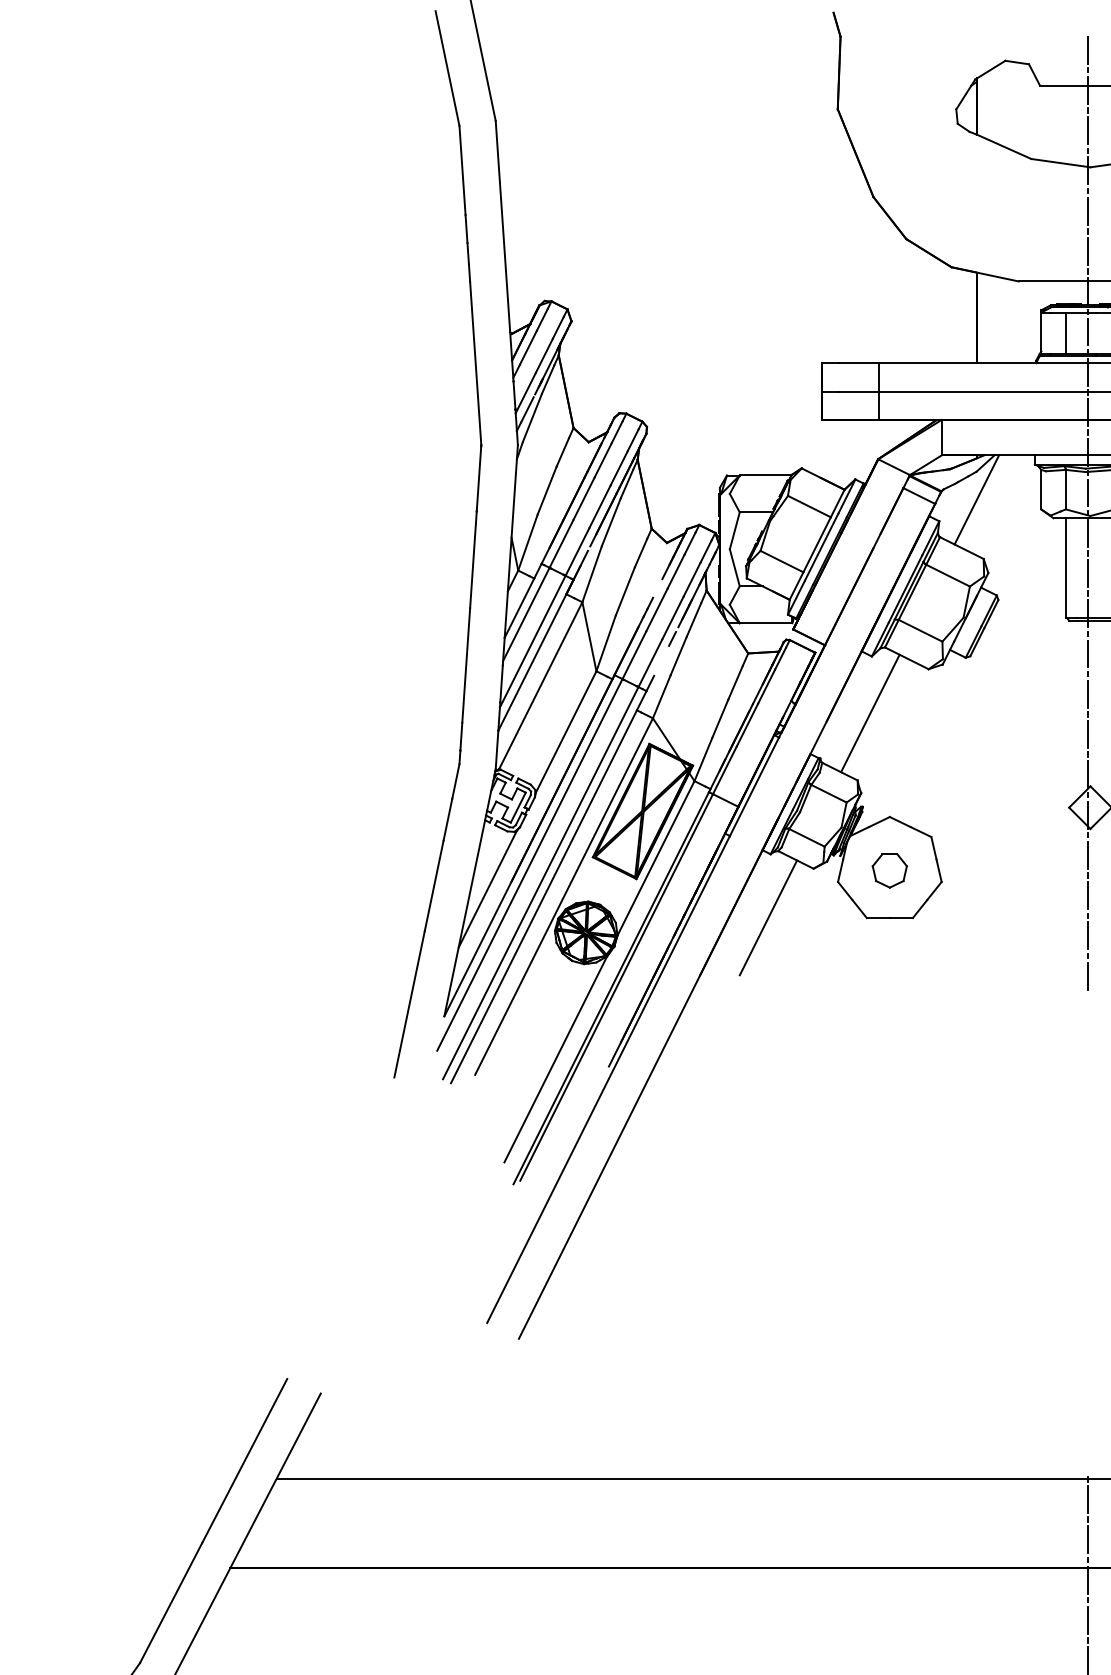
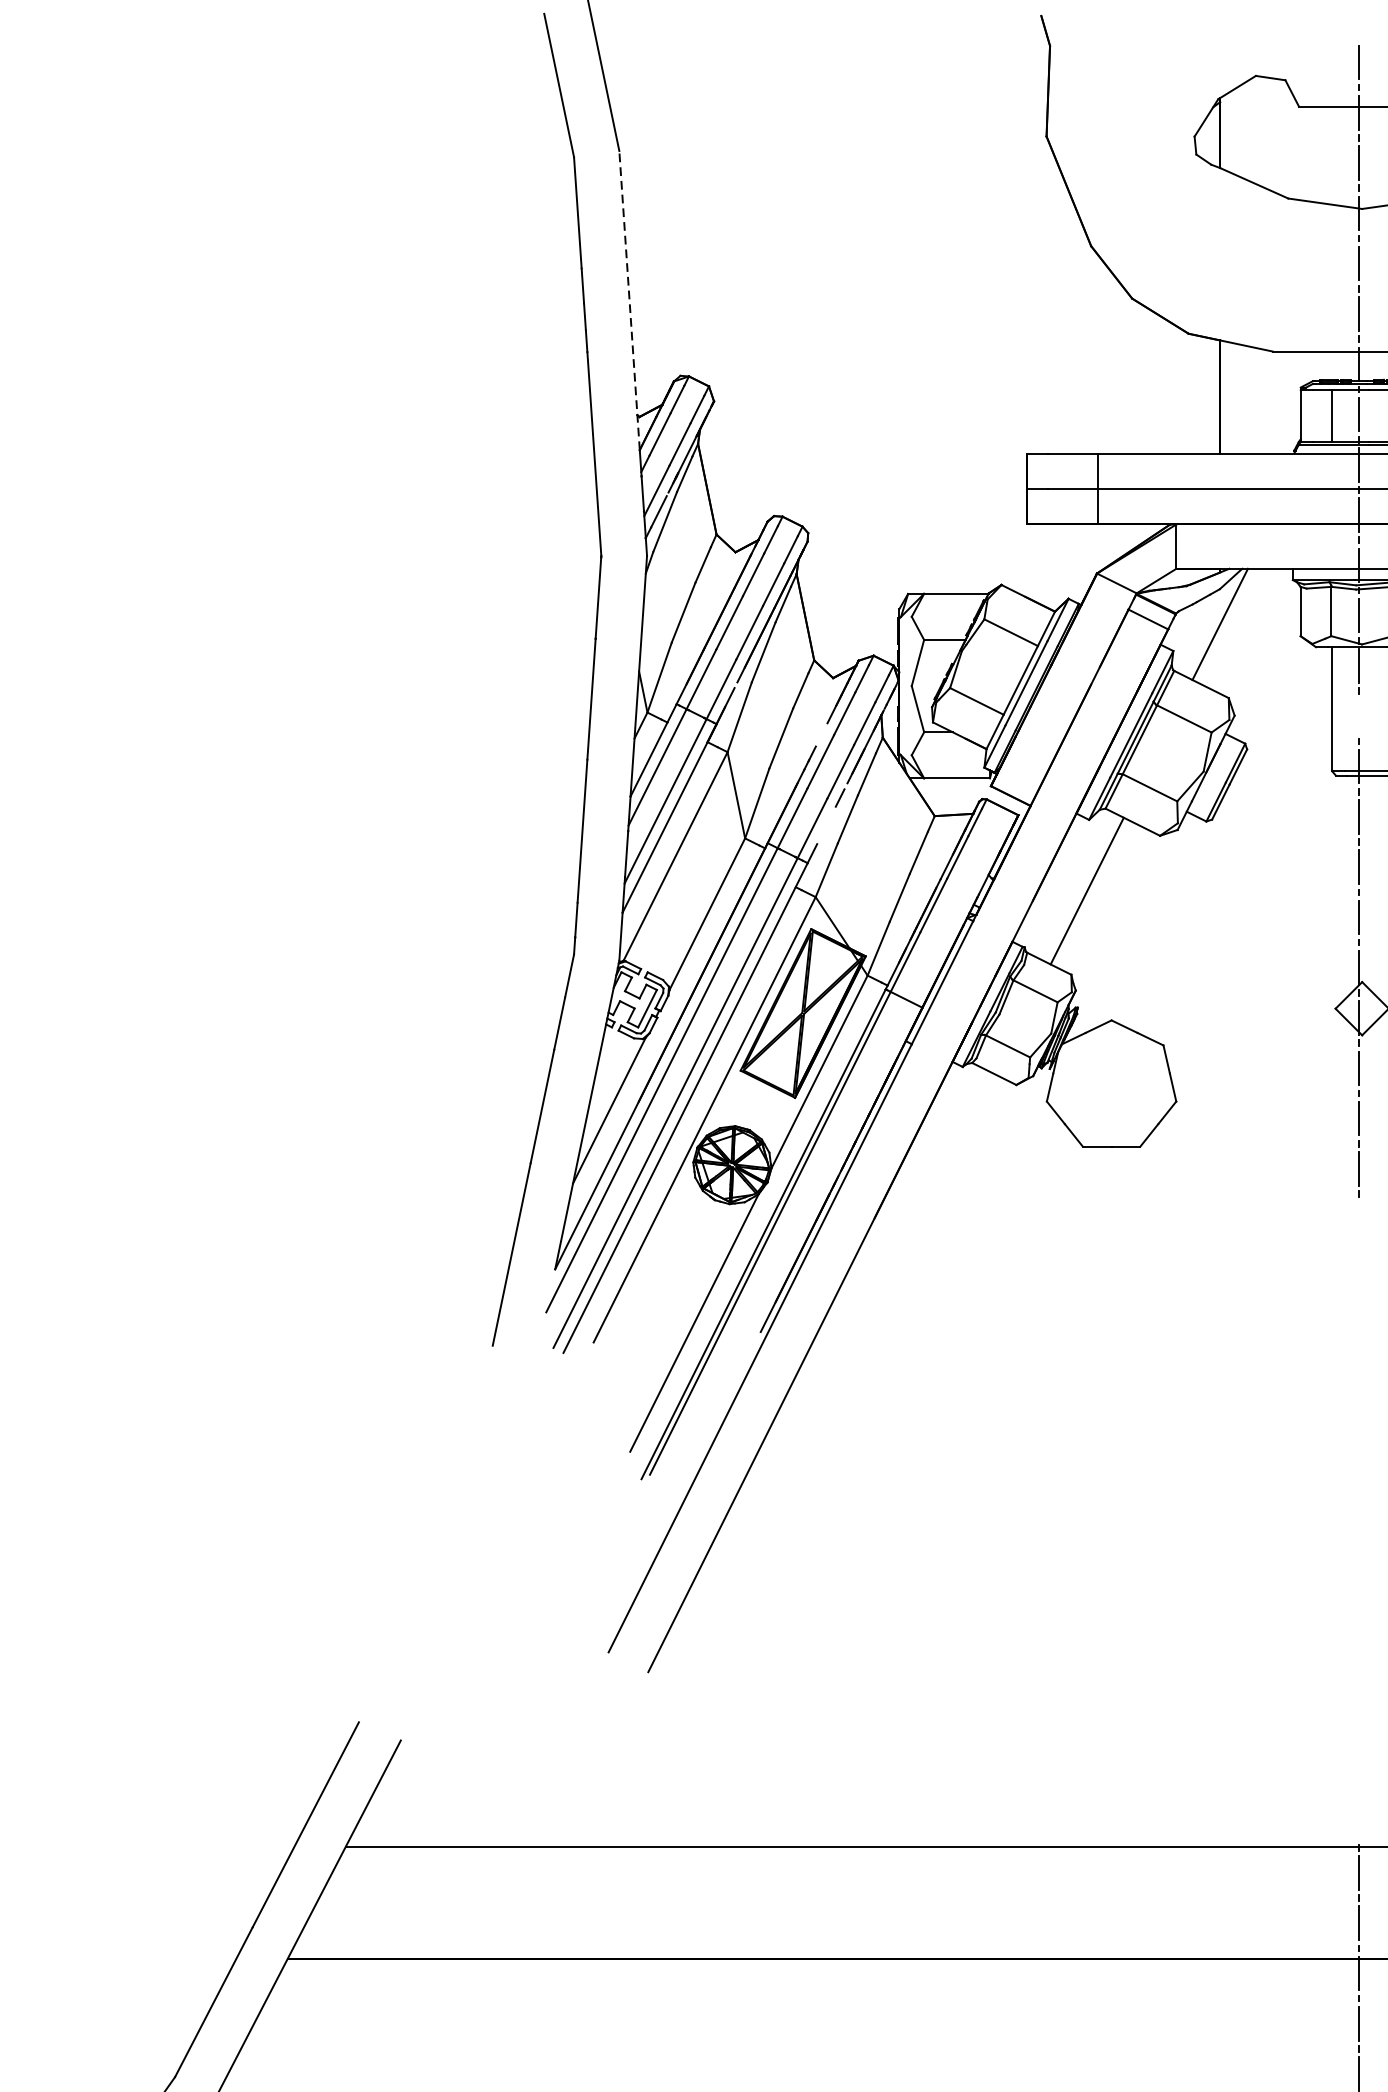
line: (503, 240) -> (629, 300), solid -> dashed
line: (1088, 573) -> (1359, 716), removed
part: (889, 870) -> (1111, 1087), removed
line: (768, 917) -> (960, 1145), removed
line: (1088, 975) -> (1359, 1218), removed

